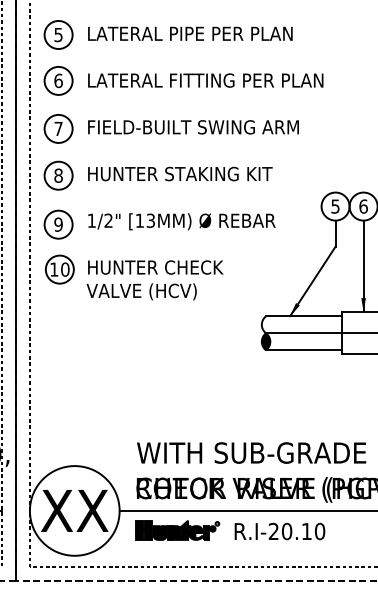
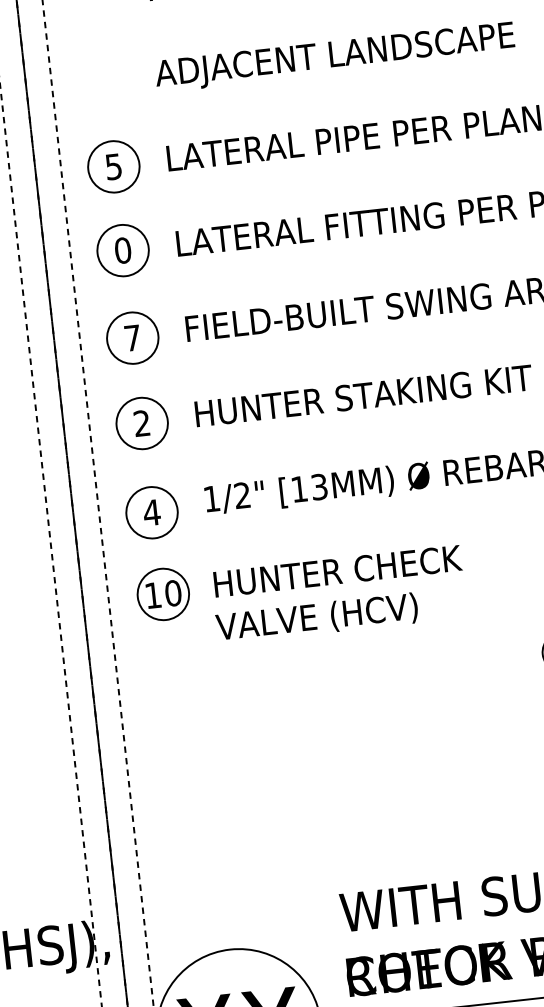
text: (58, 80) -> (122, 249), 6 -> 0
text: (58, 175) -> (141, 423), 8 -> 2
text: (58, 224) -> (151, 512), 9 -> 4

